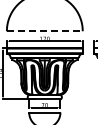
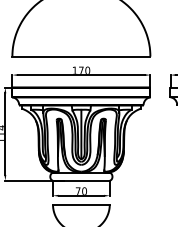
line: (44, 31) -> (80, 57), dashed -> solid

